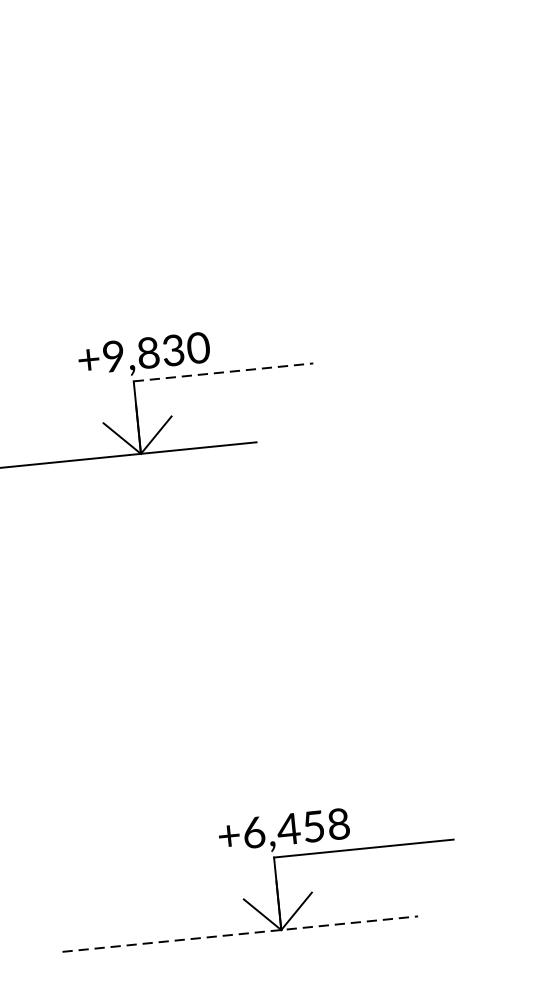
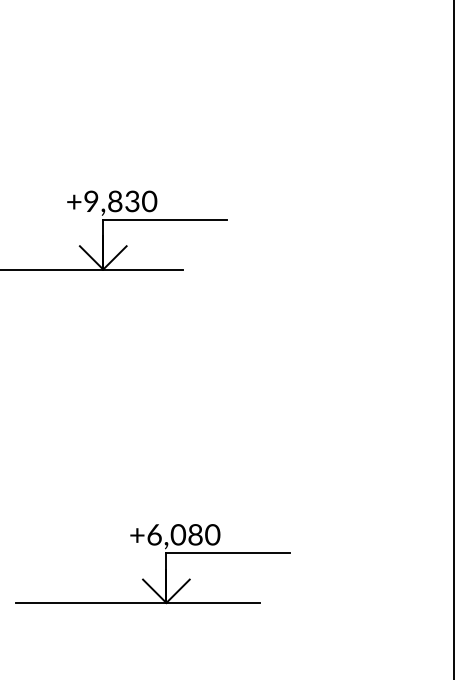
line: (222, 372) -> (164, 219), dashed -> solid
text: (313, 826) -> (195, 534), +6,458 -> +6,080
line: (240, 933) -> (138, 602), dashed -> solid

